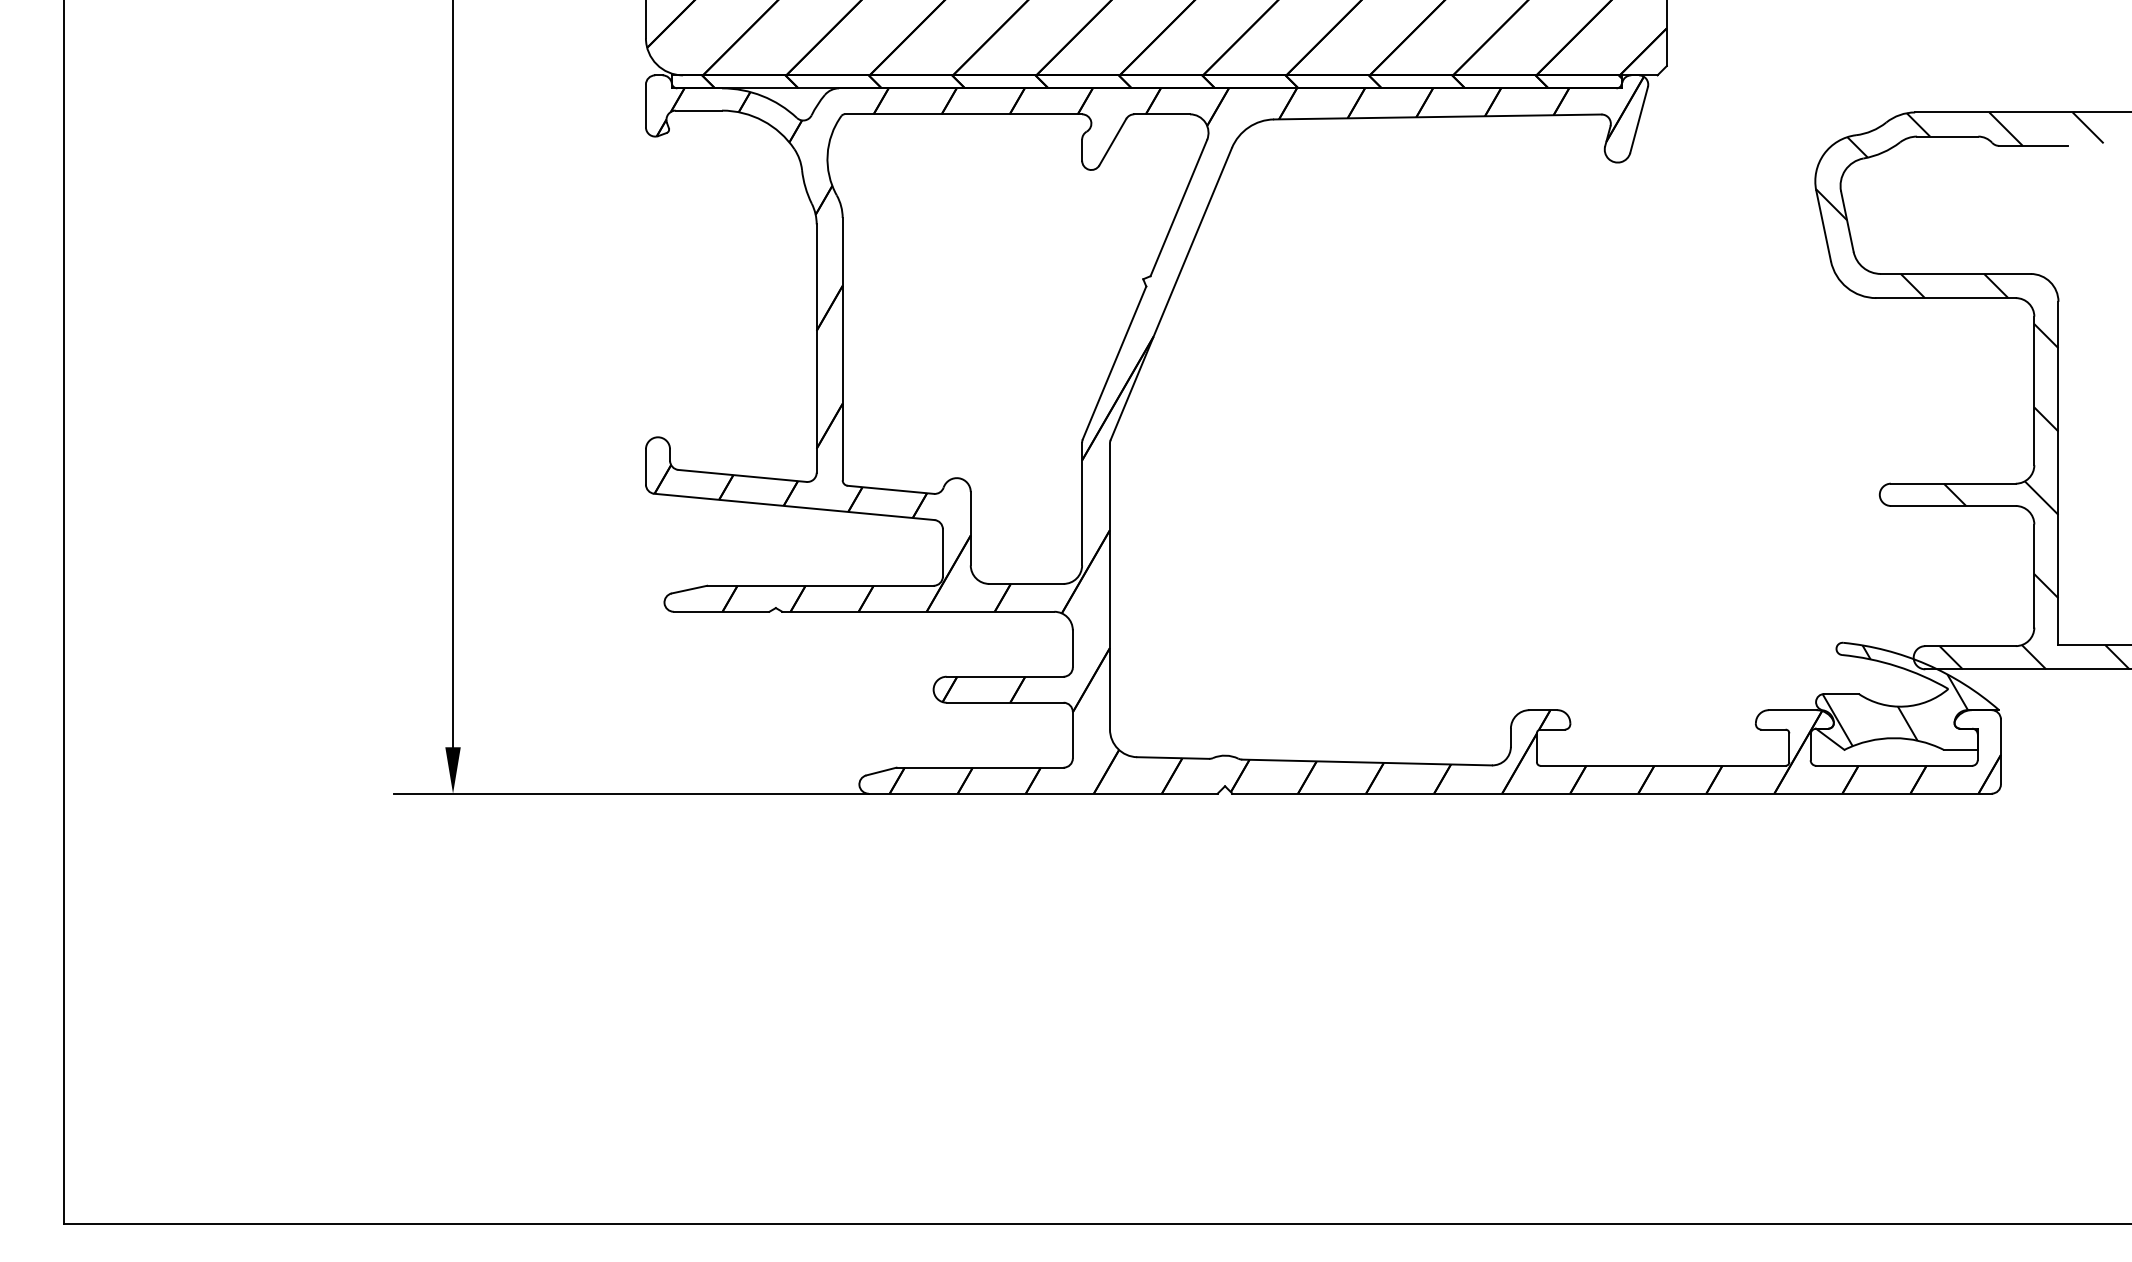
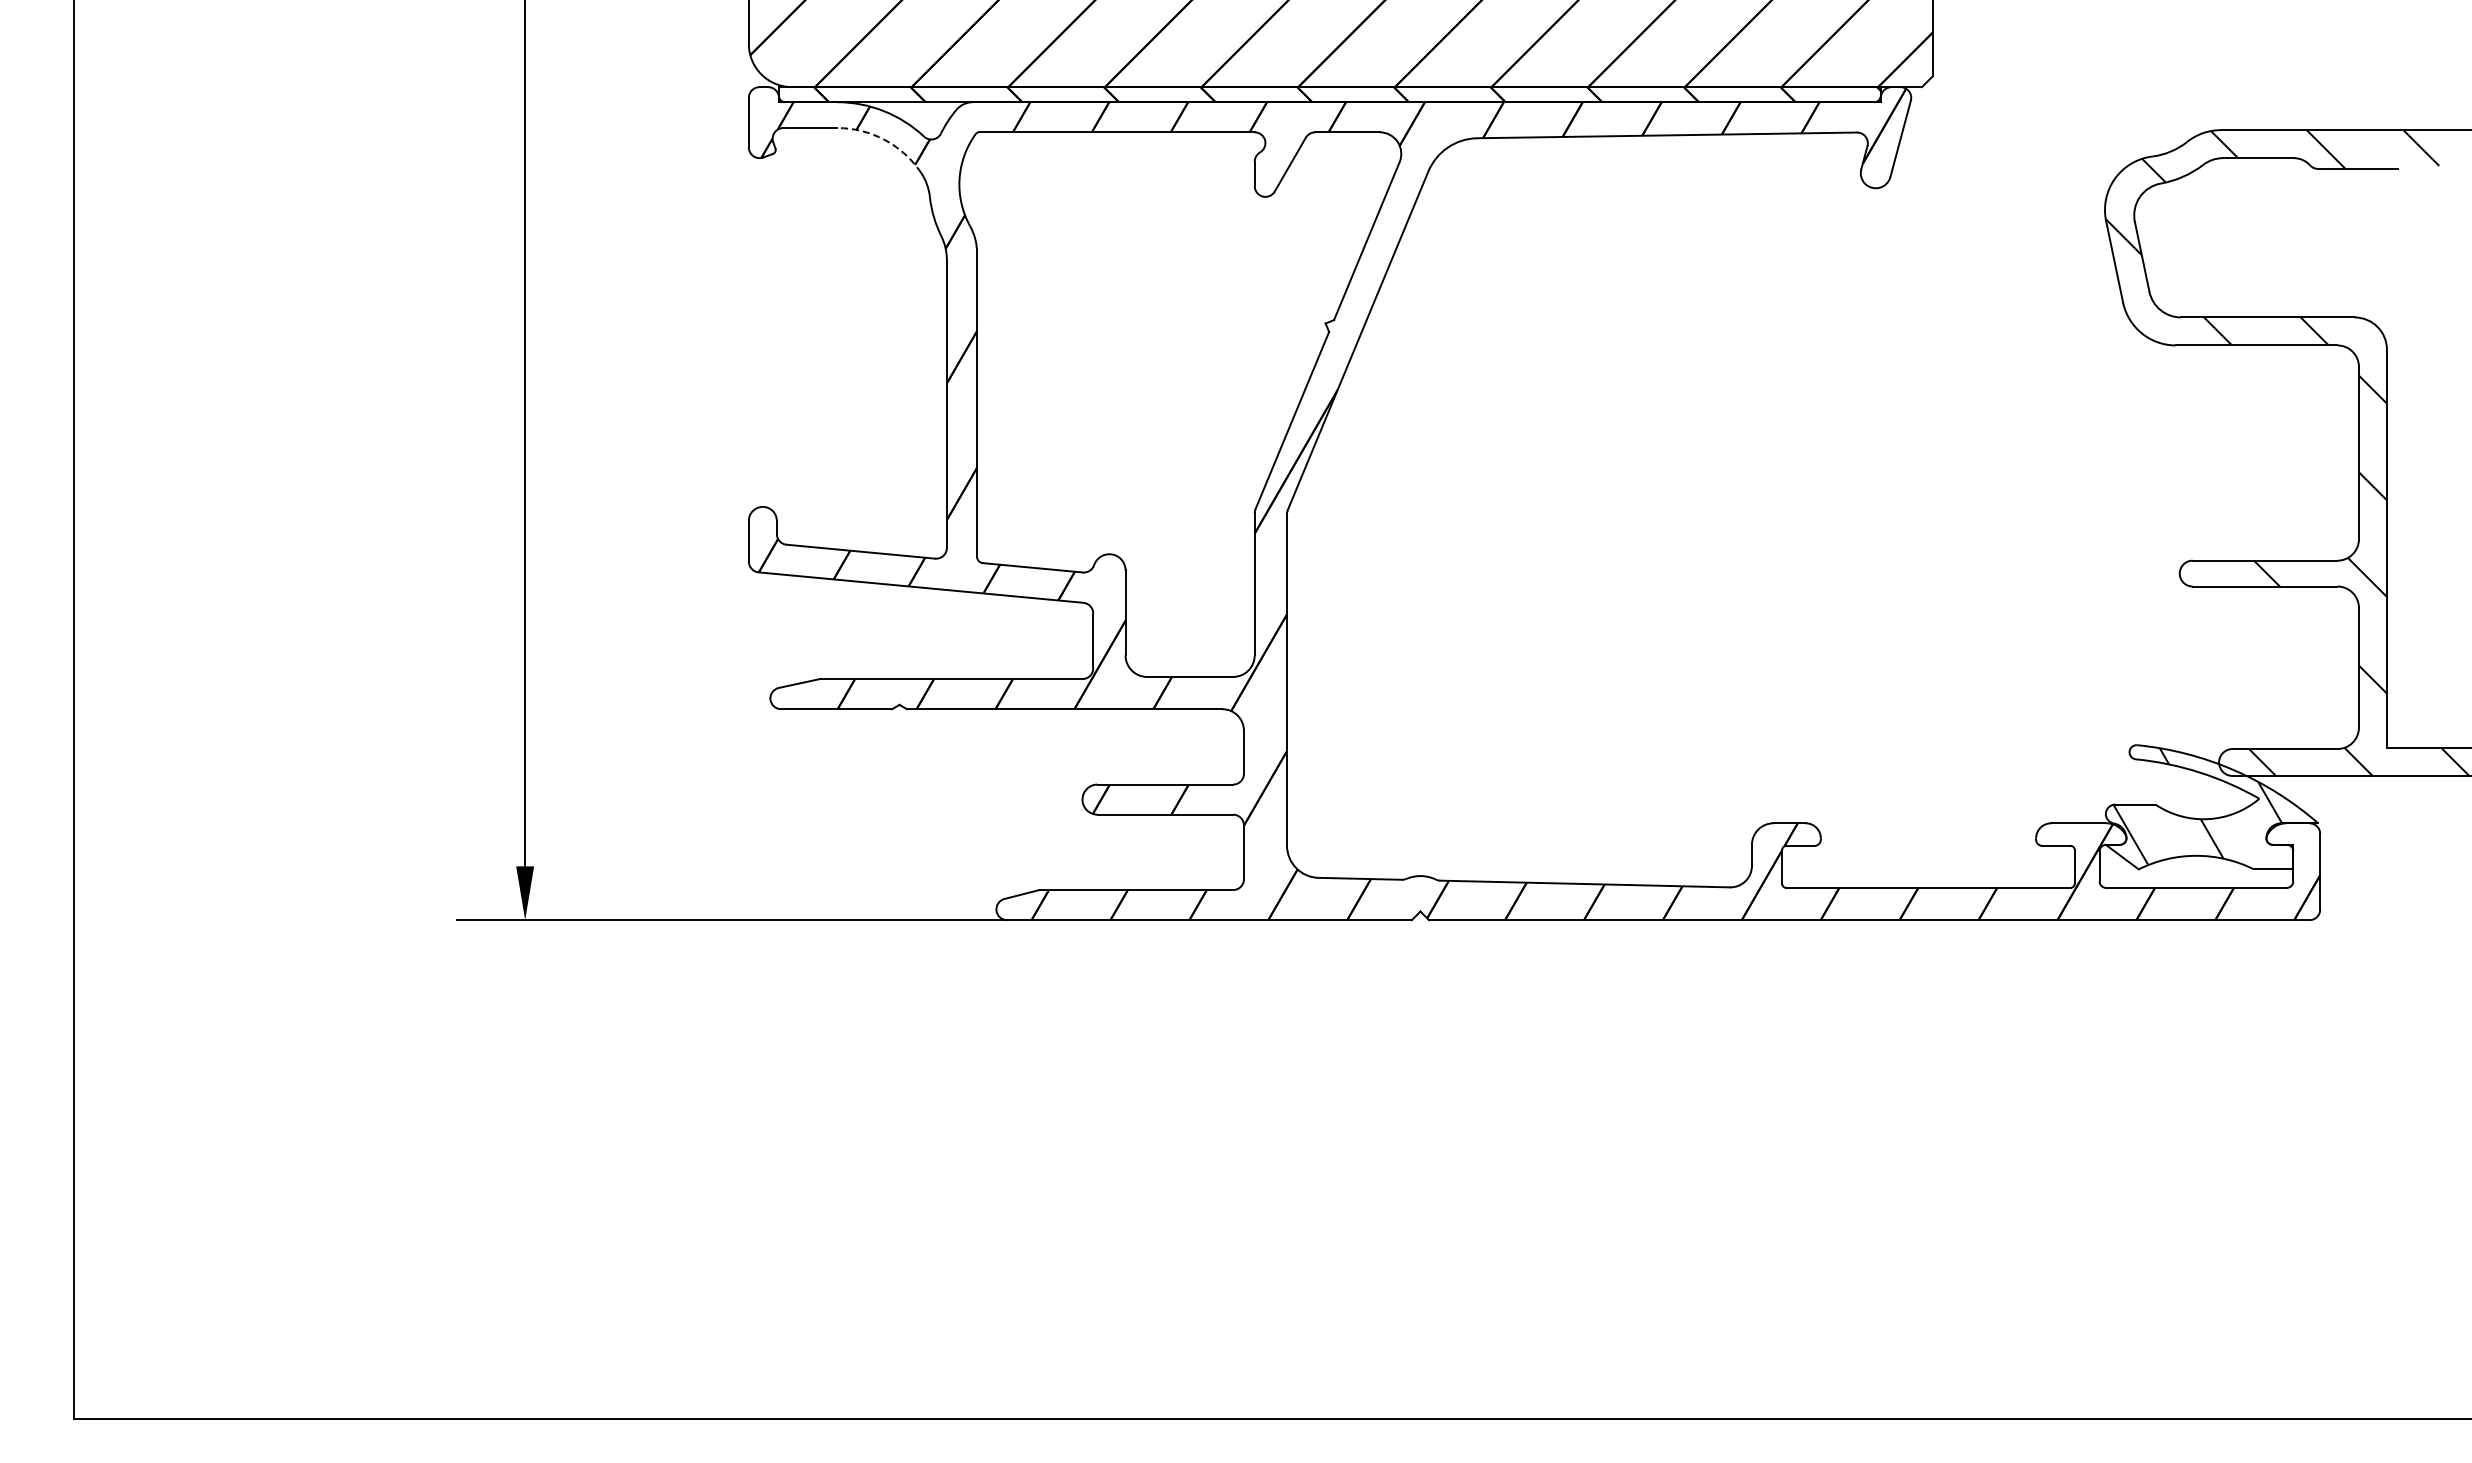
arc: (762, 120) -> (884, 139), solid -> dashed

